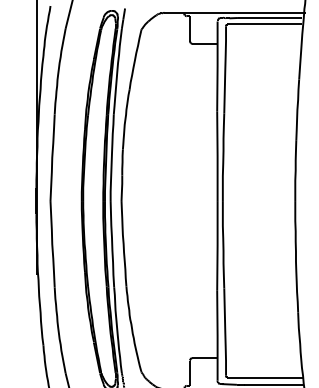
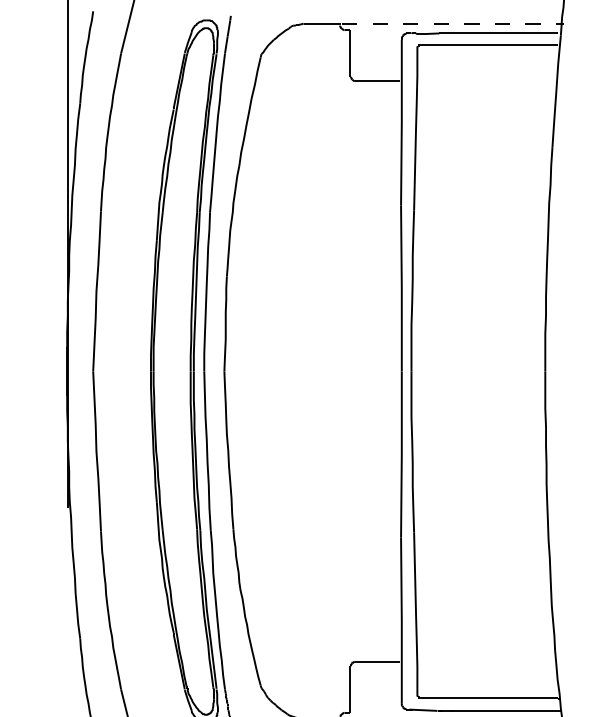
line: (245, 12) -> (453, 23), solid -> dashed

